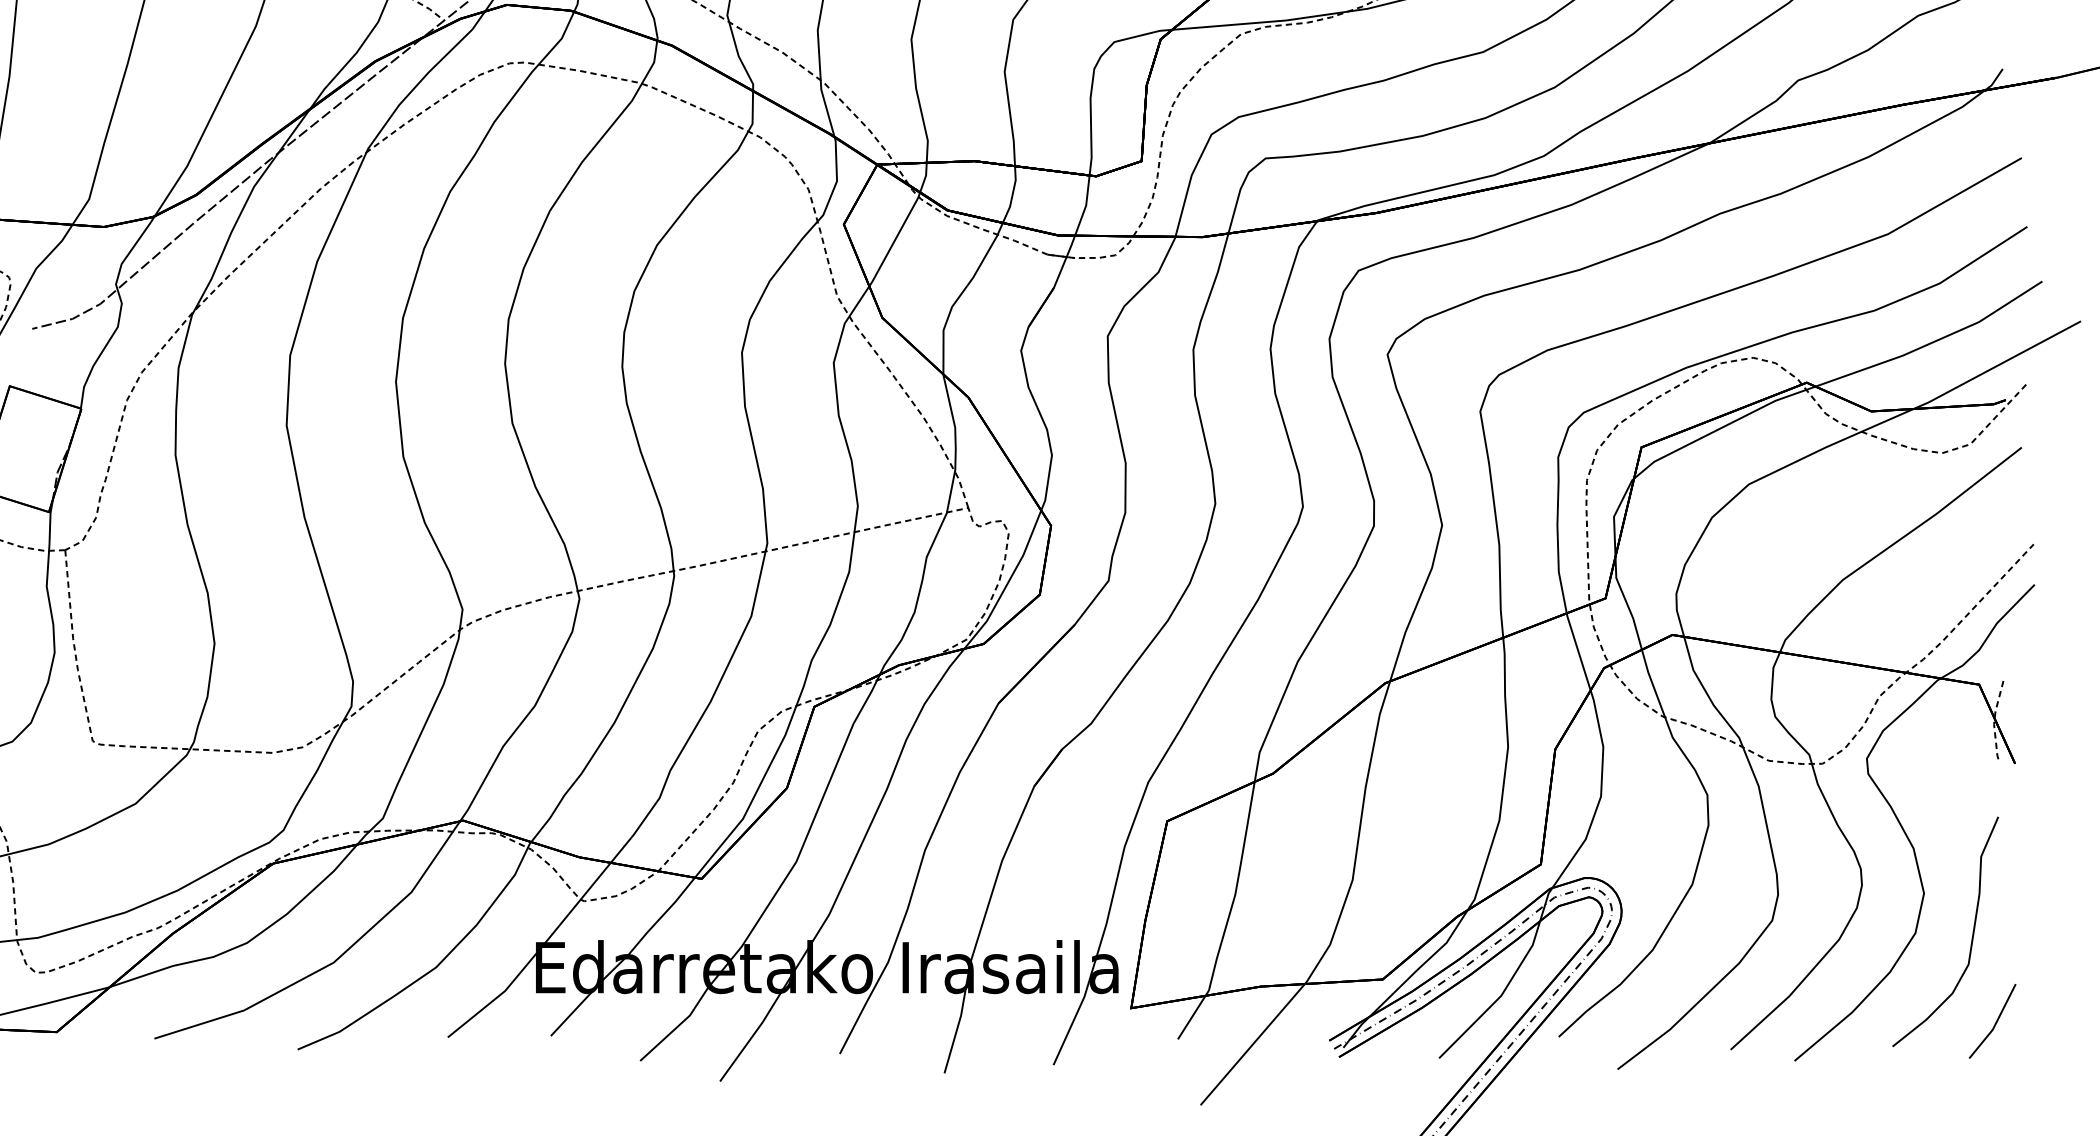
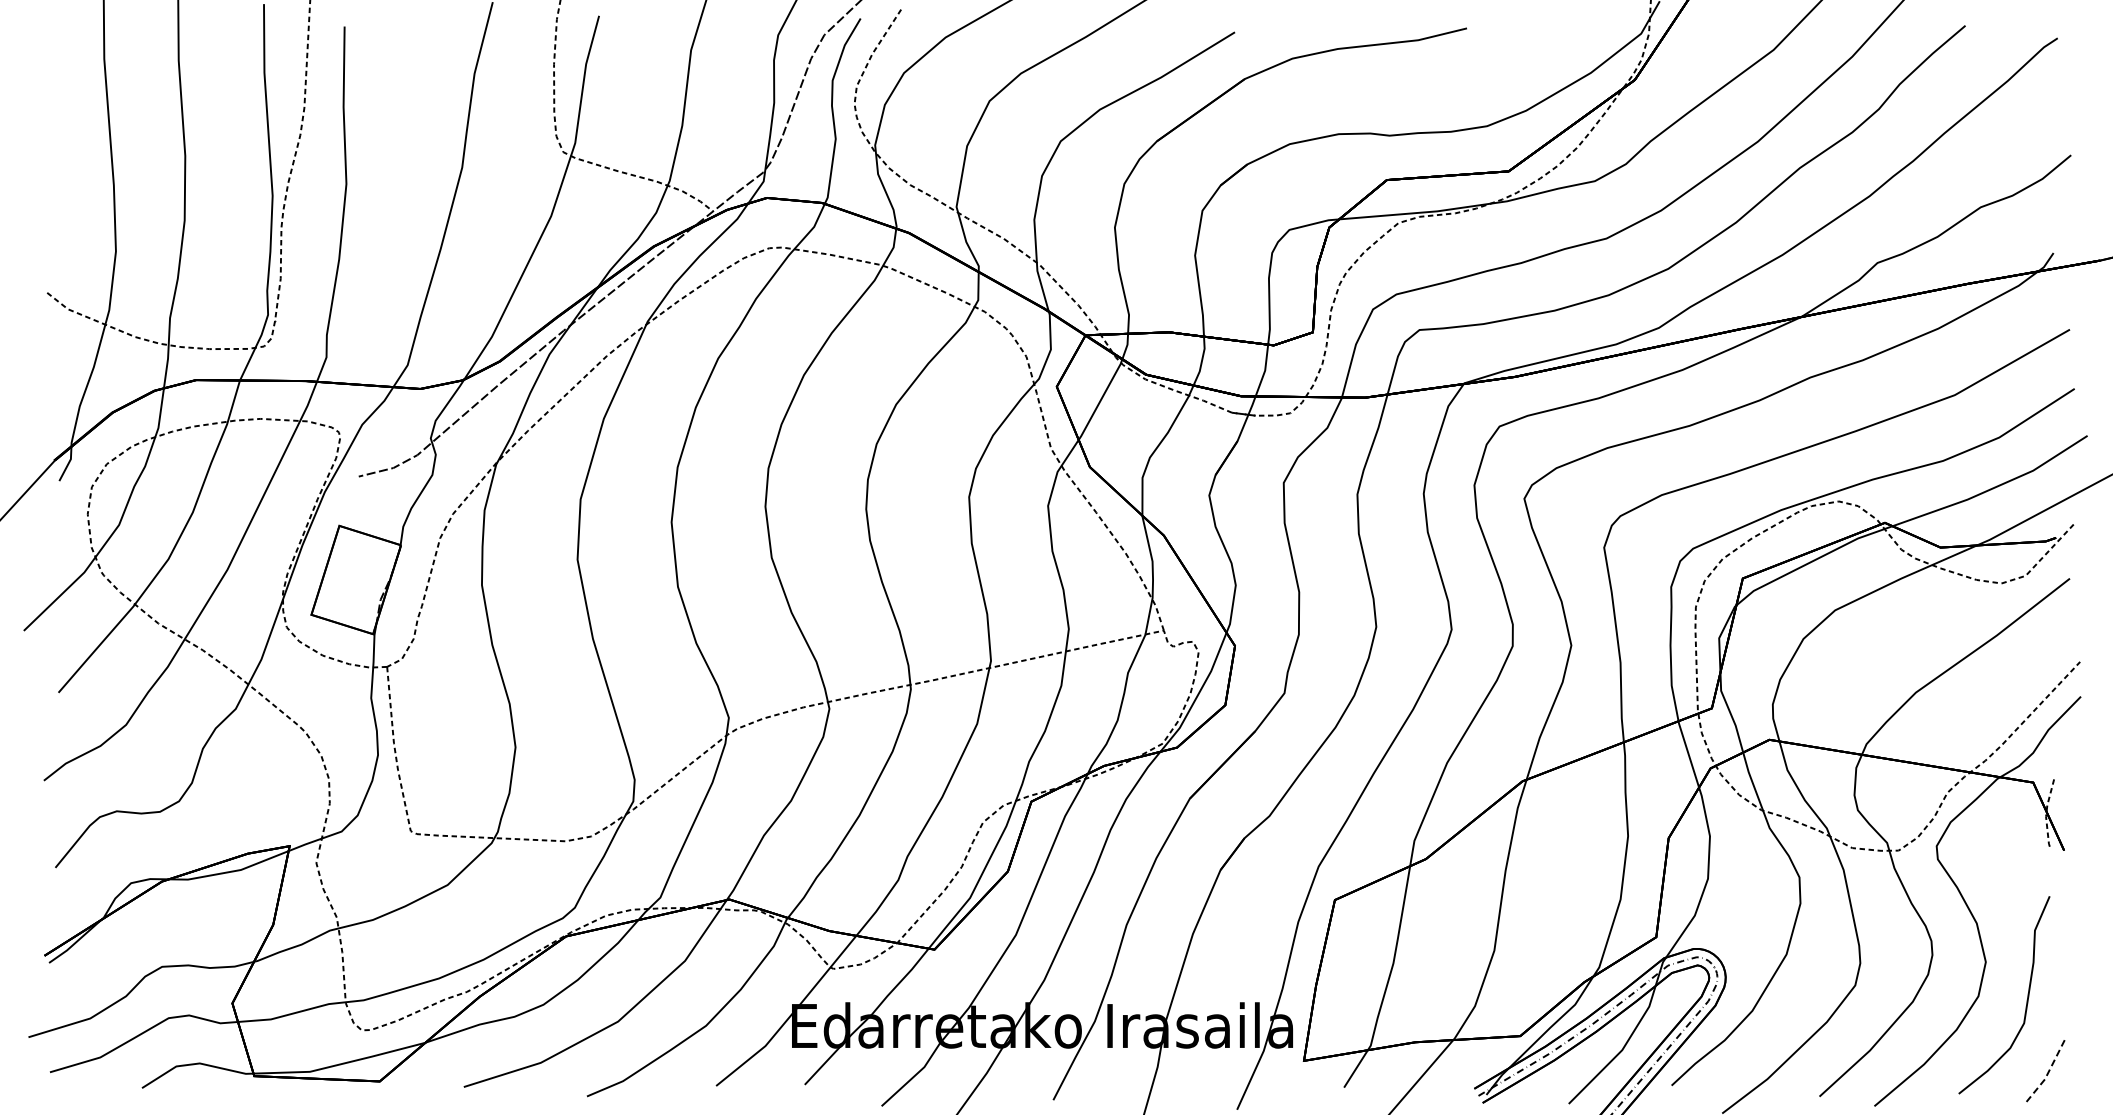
line: (1995, 1024) -> (2047, 1074), solid -> dashed

